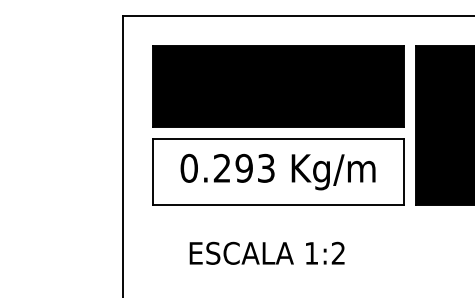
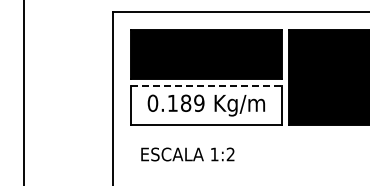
line: (278, 138) -> (206, 85), solid -> dashed
text: (243, 166) -> (185, 102), 0.293 -> 0.189
text: (266, 253) -> (187, 154), moved

